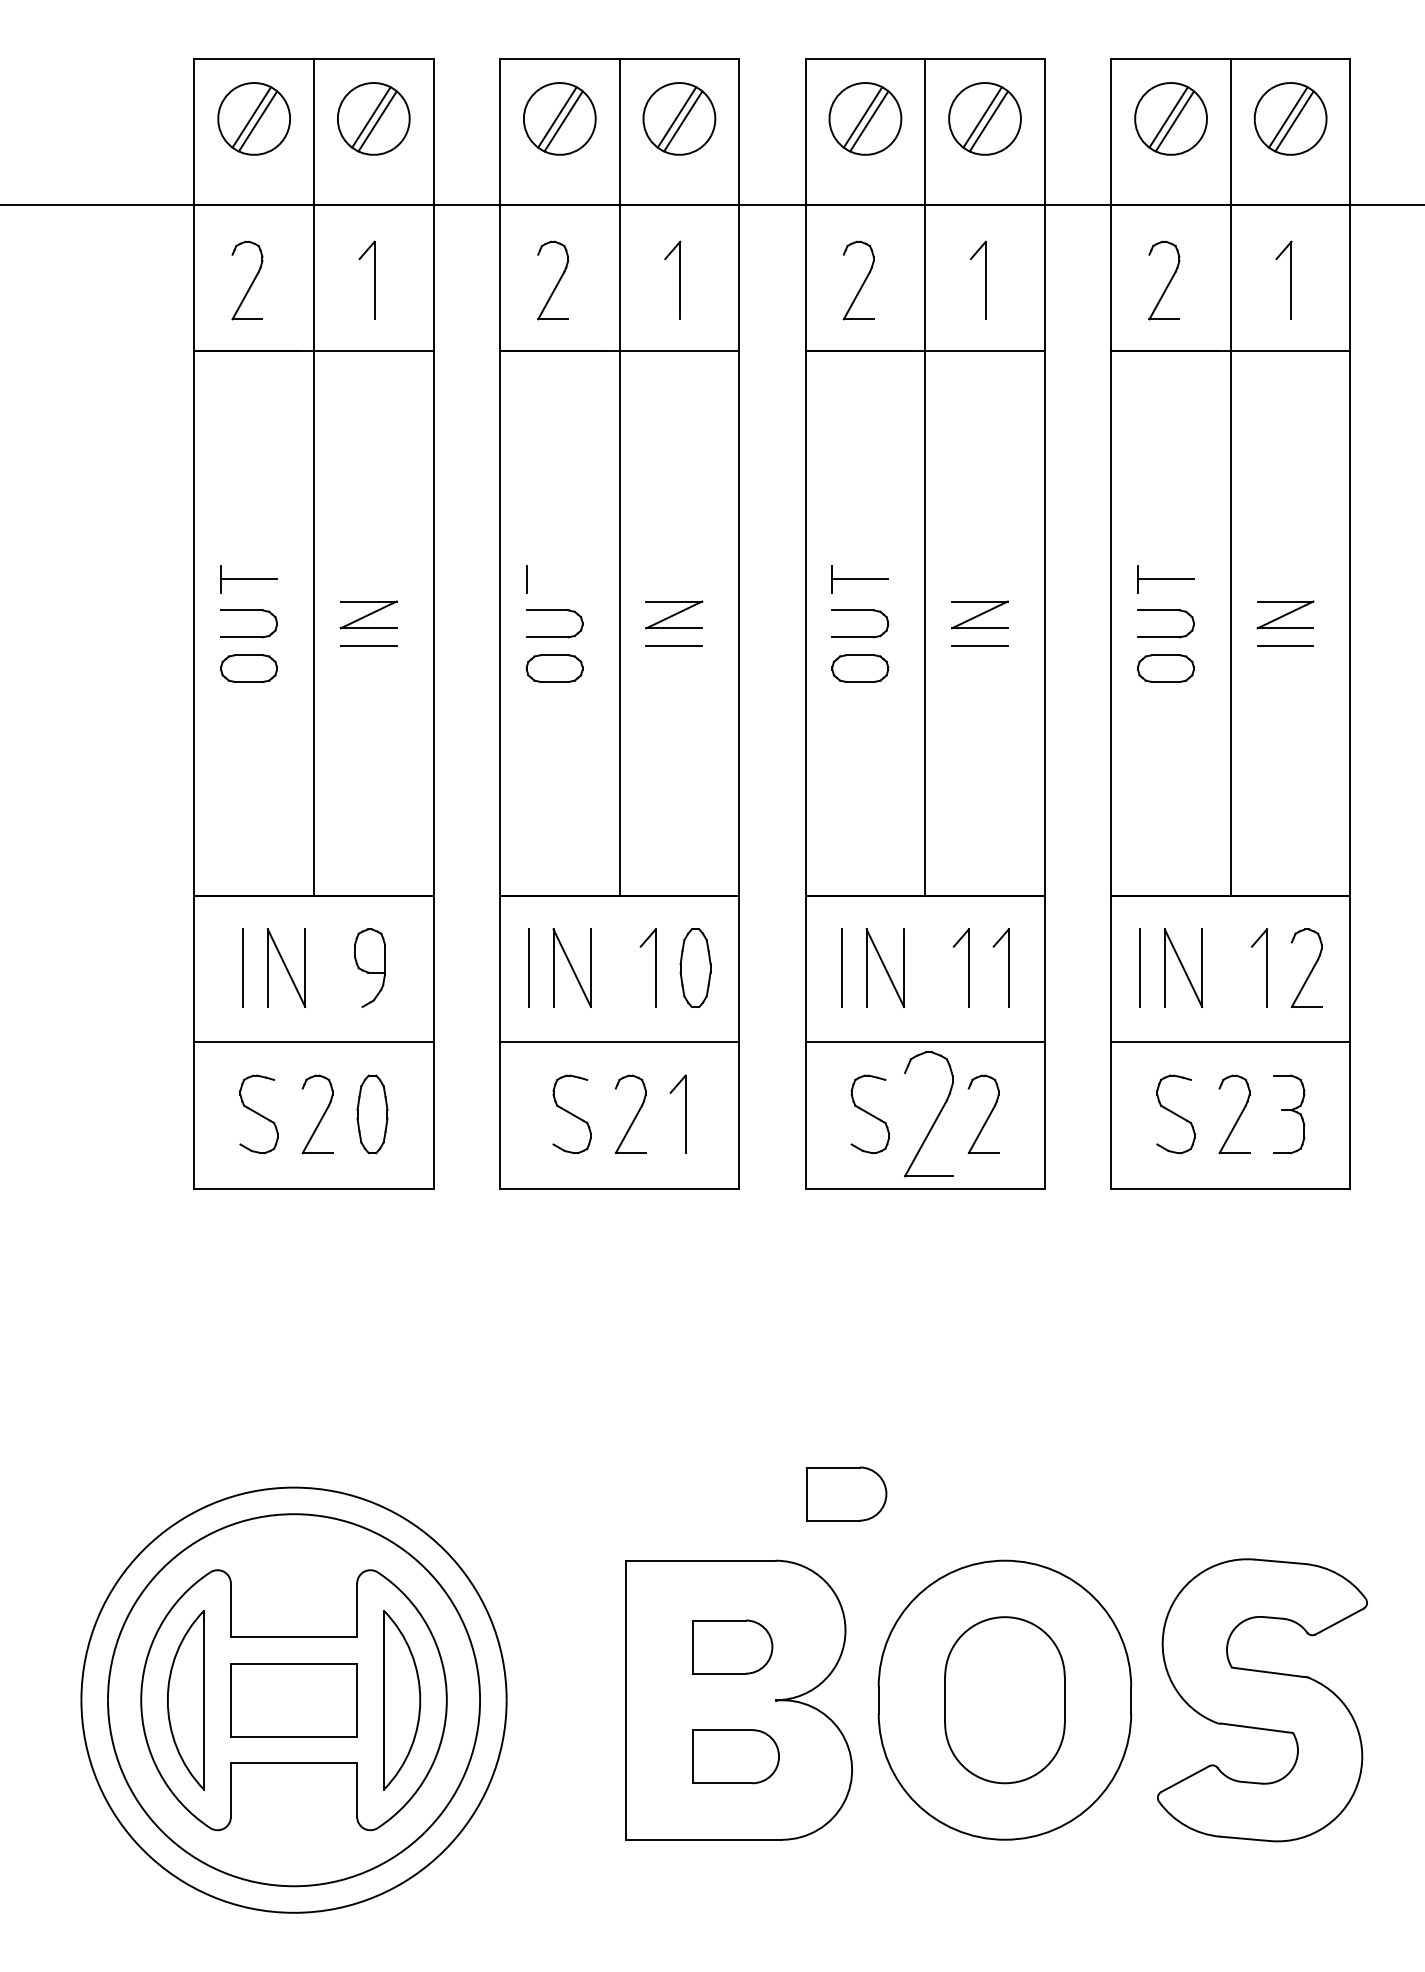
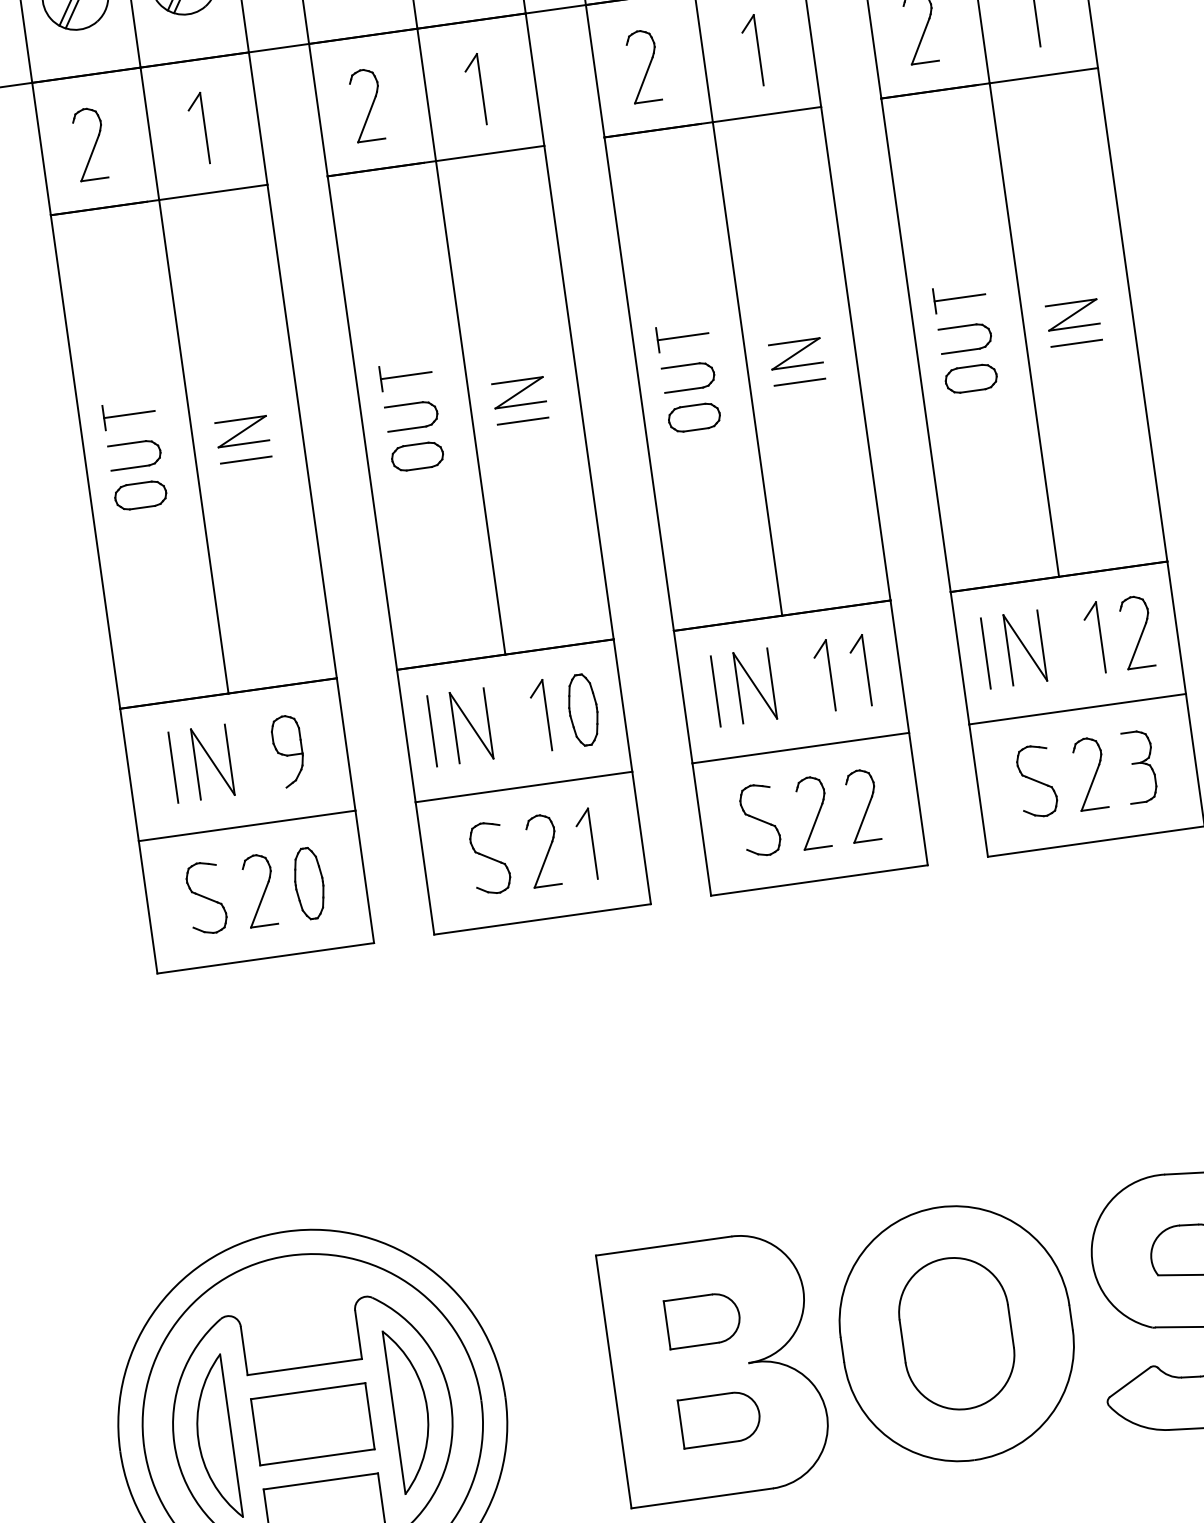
line: (554, 579) -> (406, 375), added
part: (928, 1114) -> (812, 812), size x0.62
part: (846, 1493) -> (786, 1166), removed

